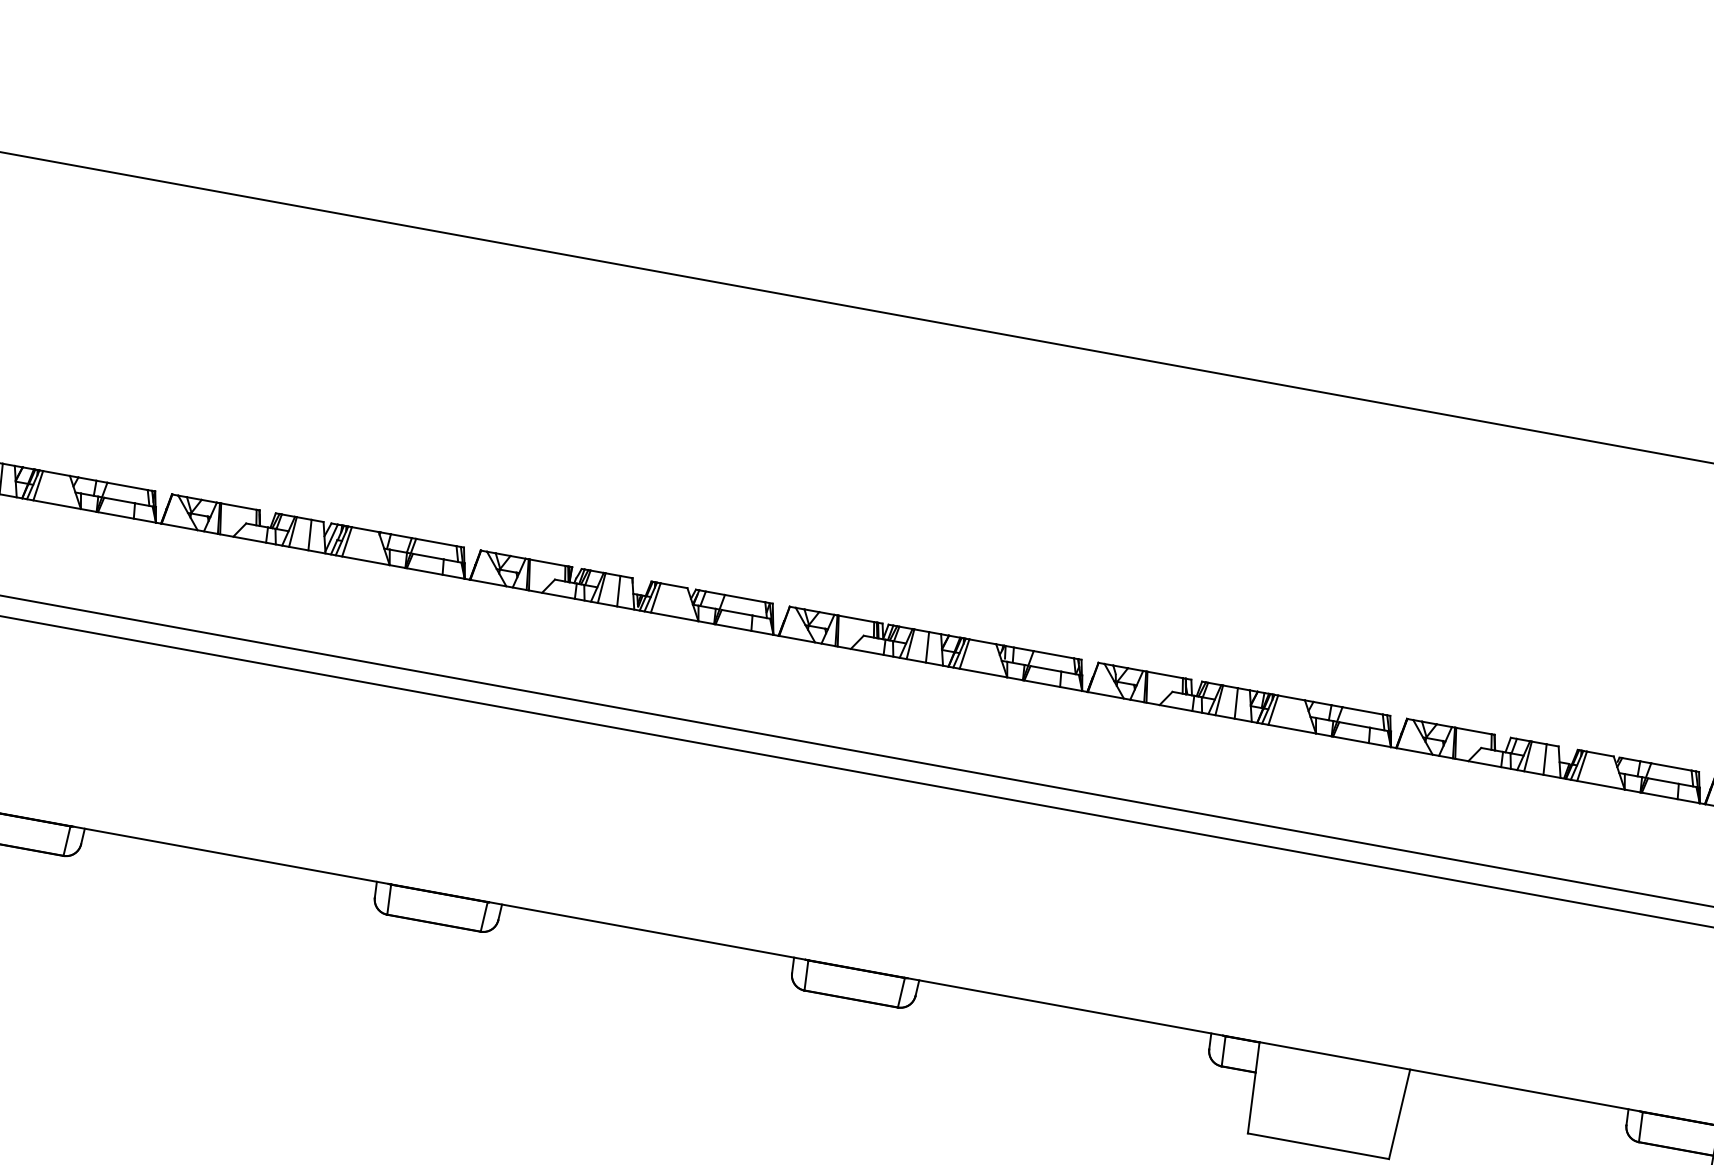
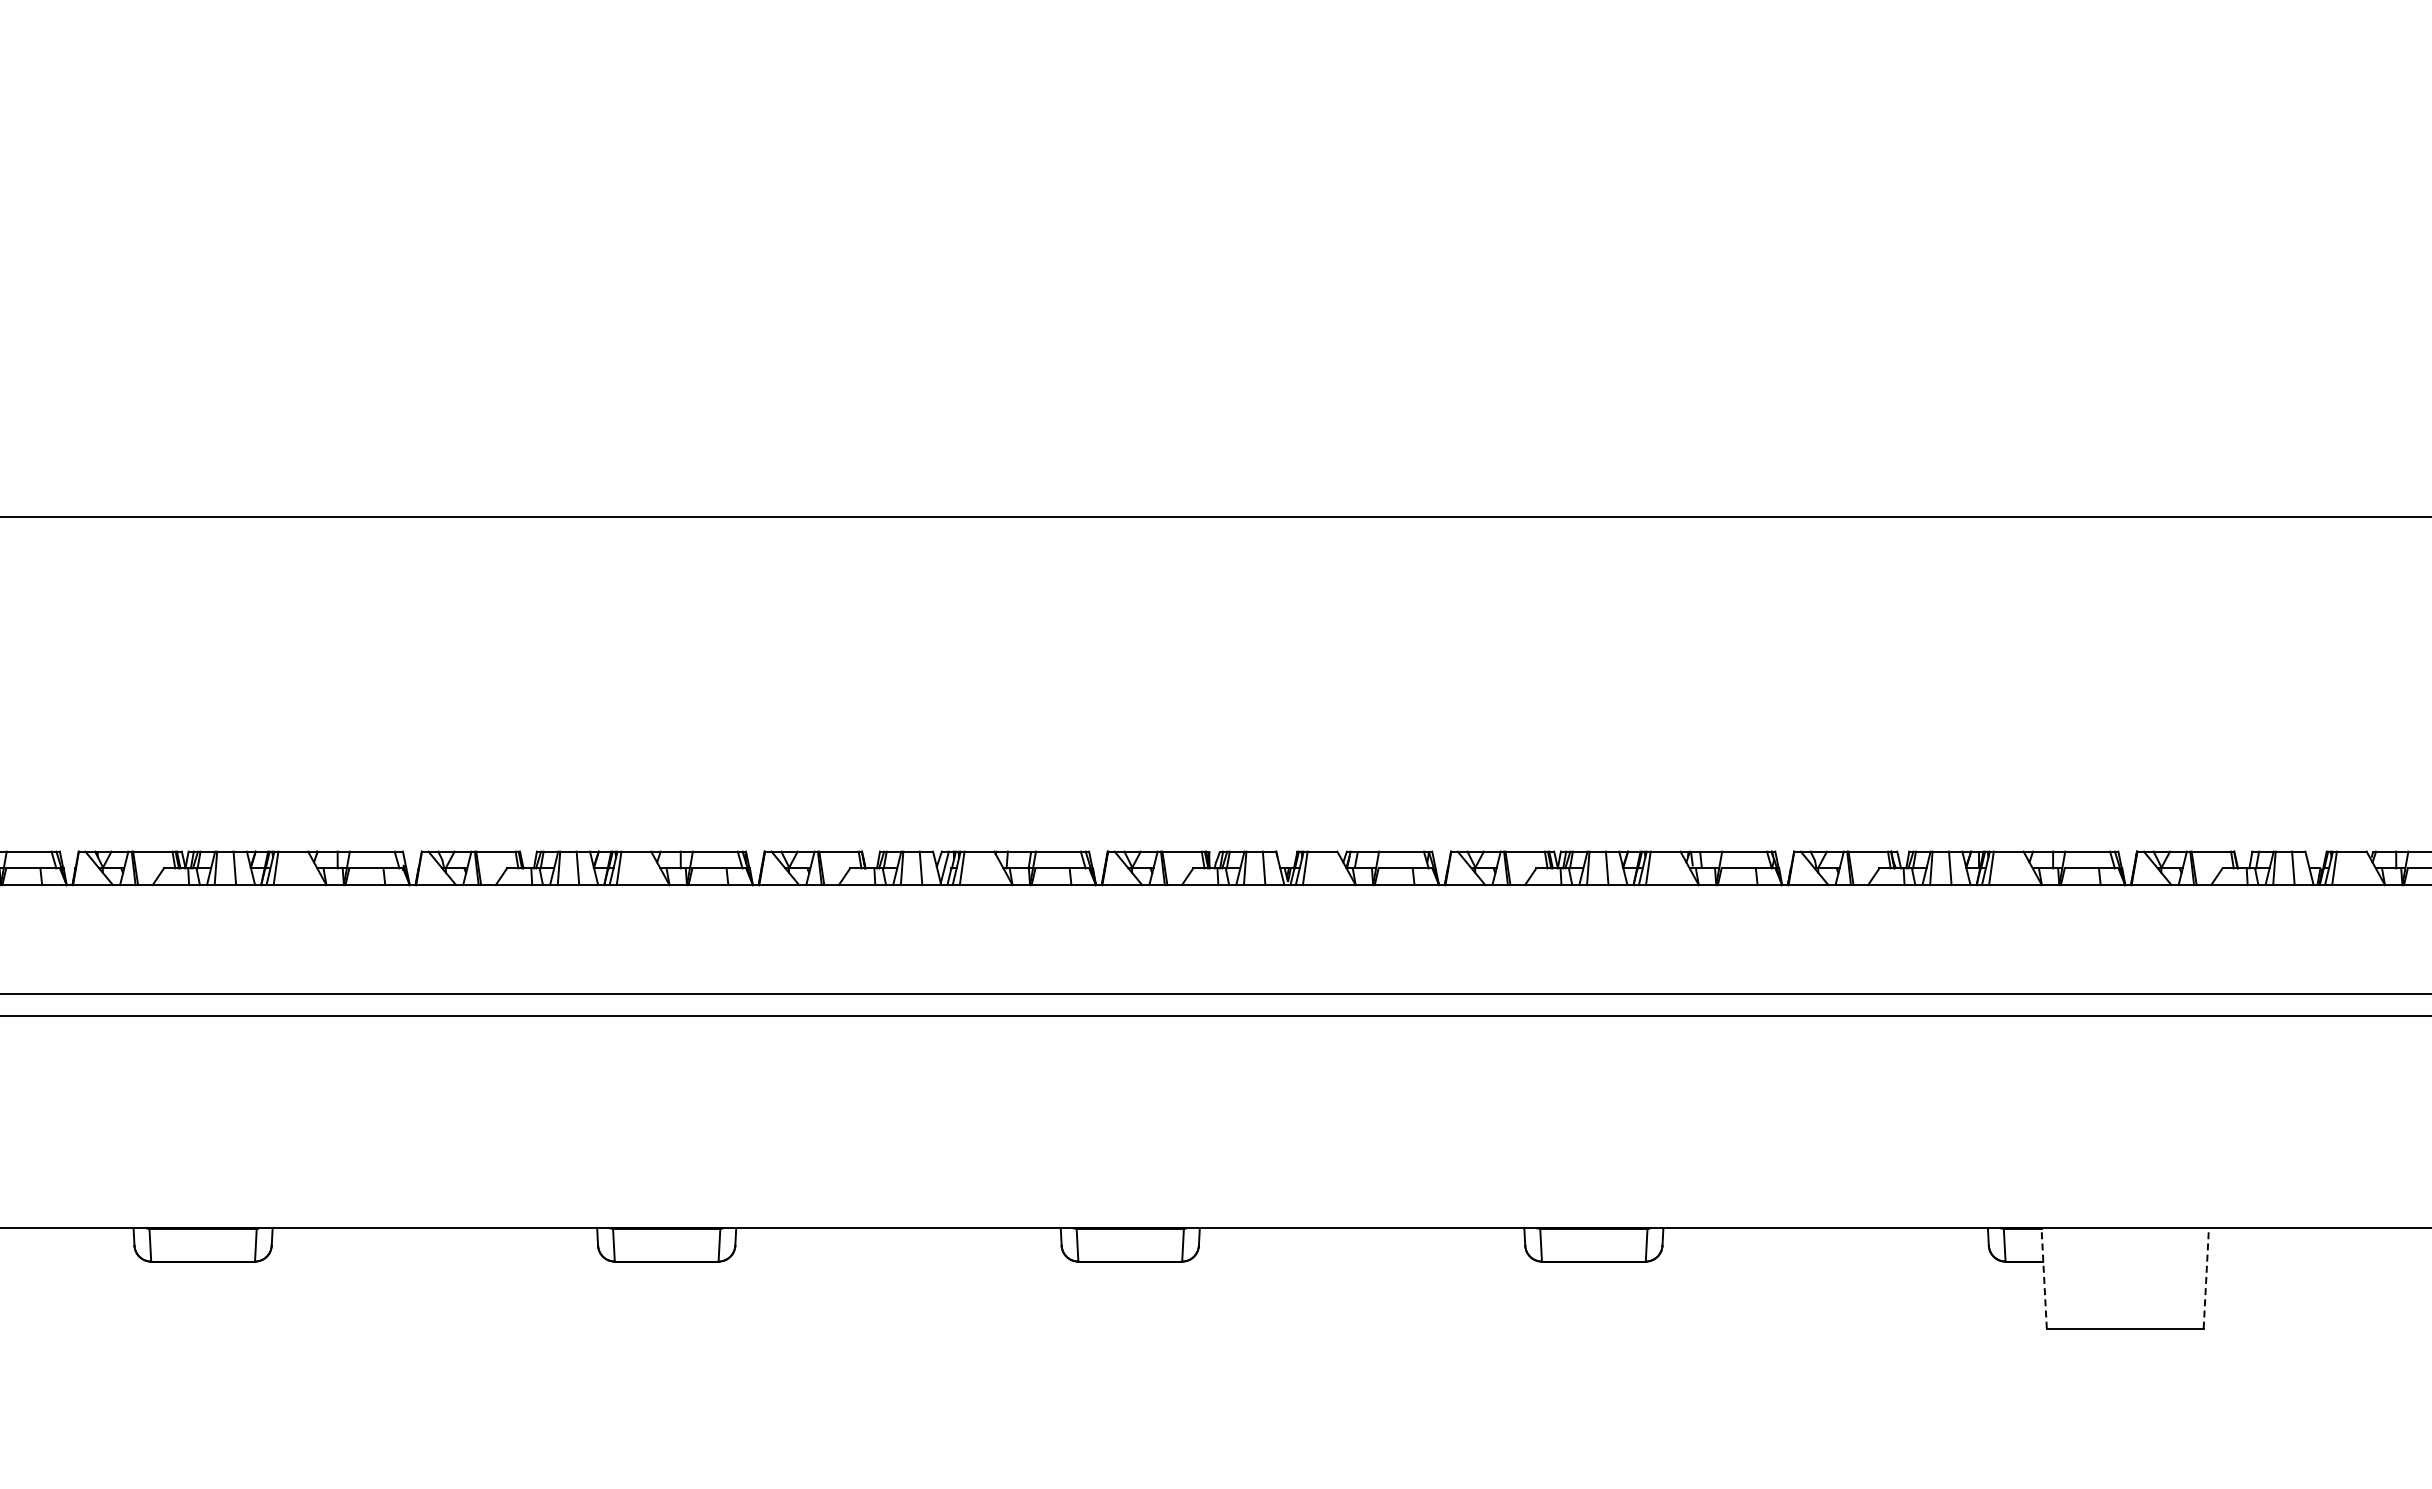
line: (1254, 1087) -> (2044, 1277), solid -> dashed
line: (1399, 1113) -> (2206, 1277), solid -> dashed

